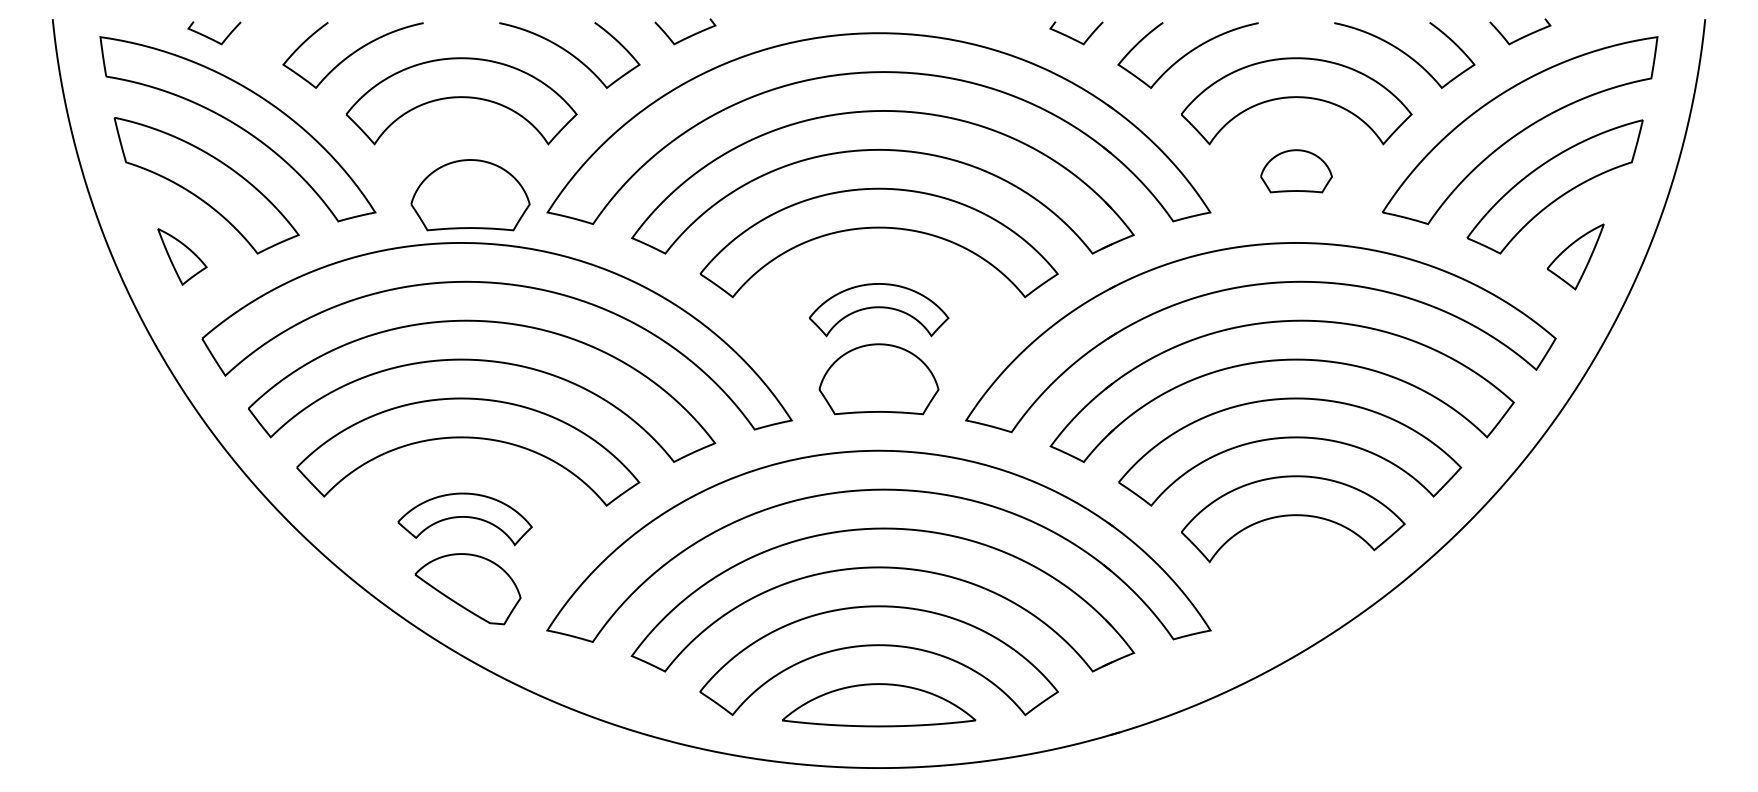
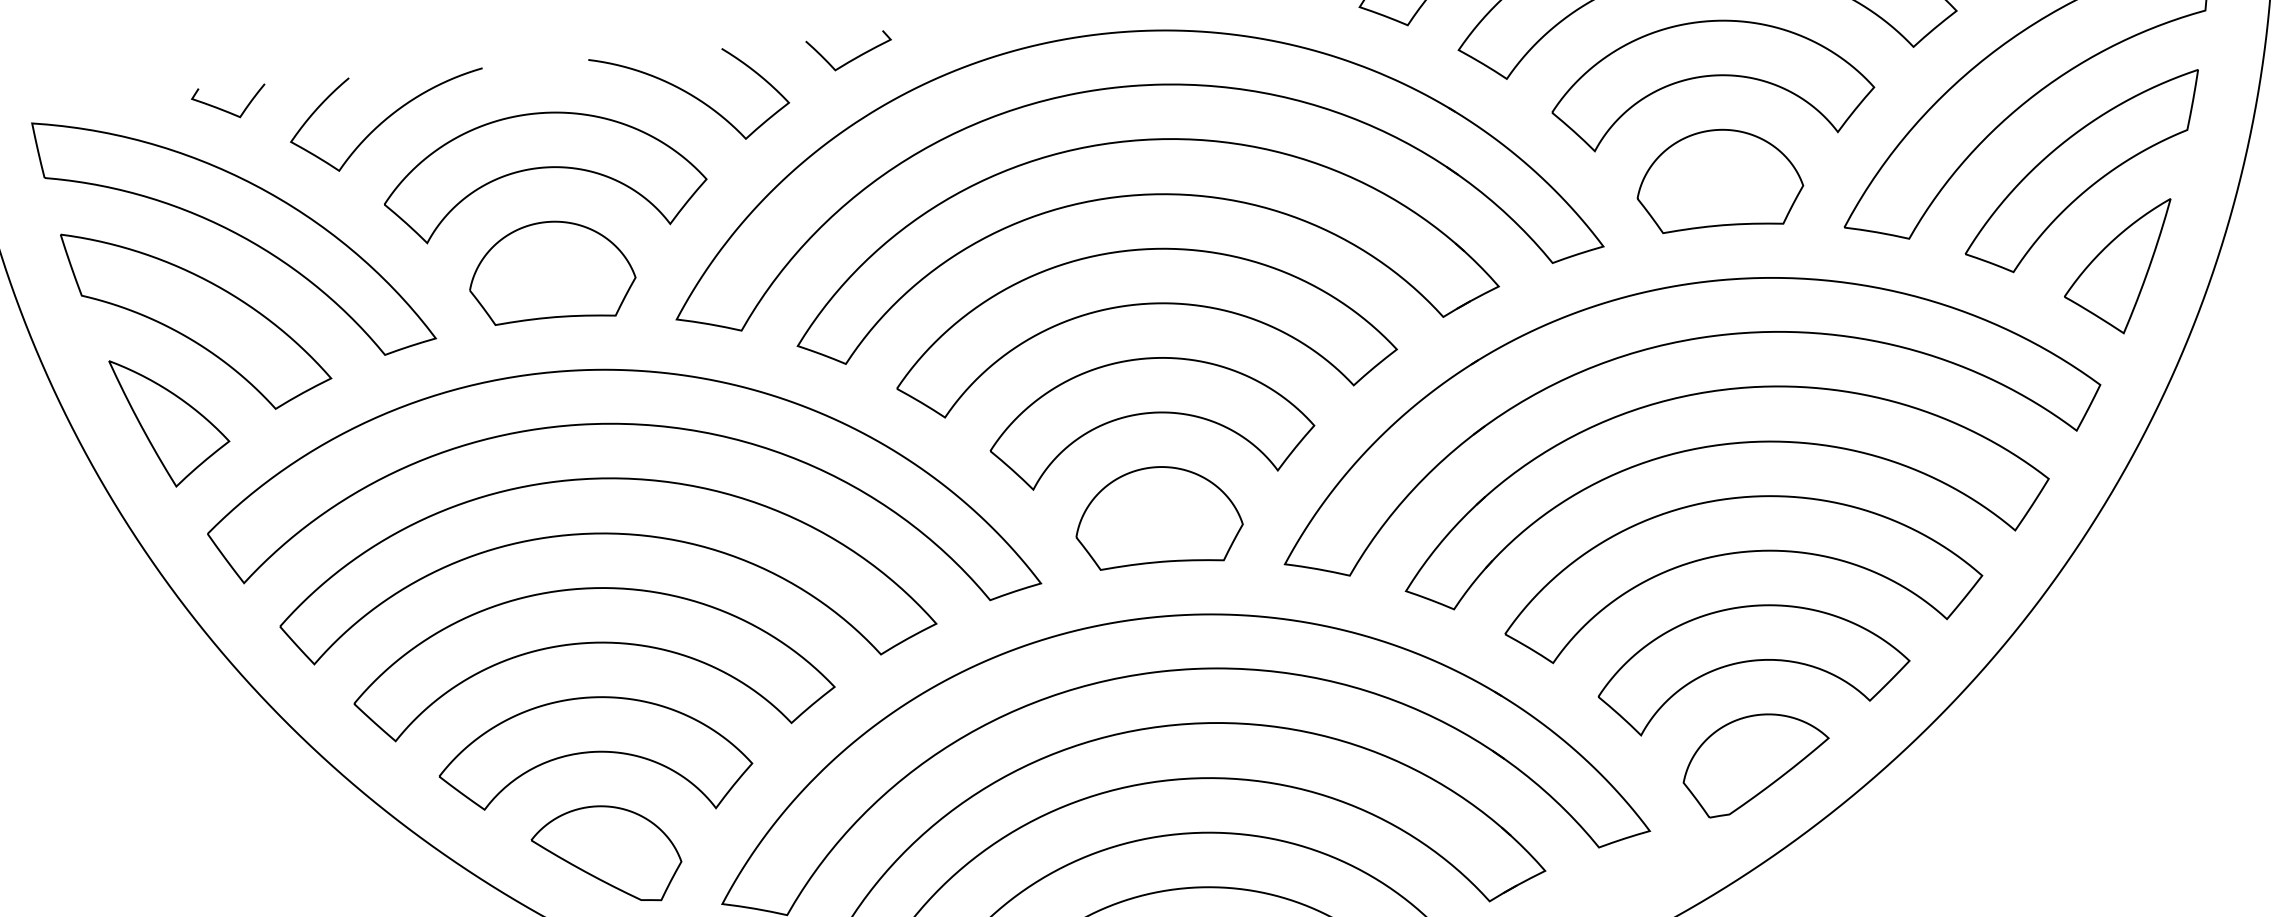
curve: (212, 38) -> (226, 110), moved
part: (1296, 171) -> (1719, 179), size x1.67
part: (470, 195) -> (551, 271), moved
part: (182, 256) -> (171, 421), size x1.67
part: (1575, 256) -> (2118, 267), size x1.43
part: (878, 309) -> (1150, 418), size x1.67
part: (464, 519) -> (594, 757), size x1.67
part: (1289, 589) -> (1755, 765), added

